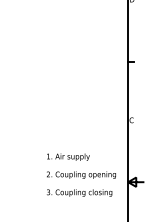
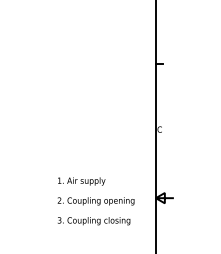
text: (80, 175) -> (95, 201), moved

